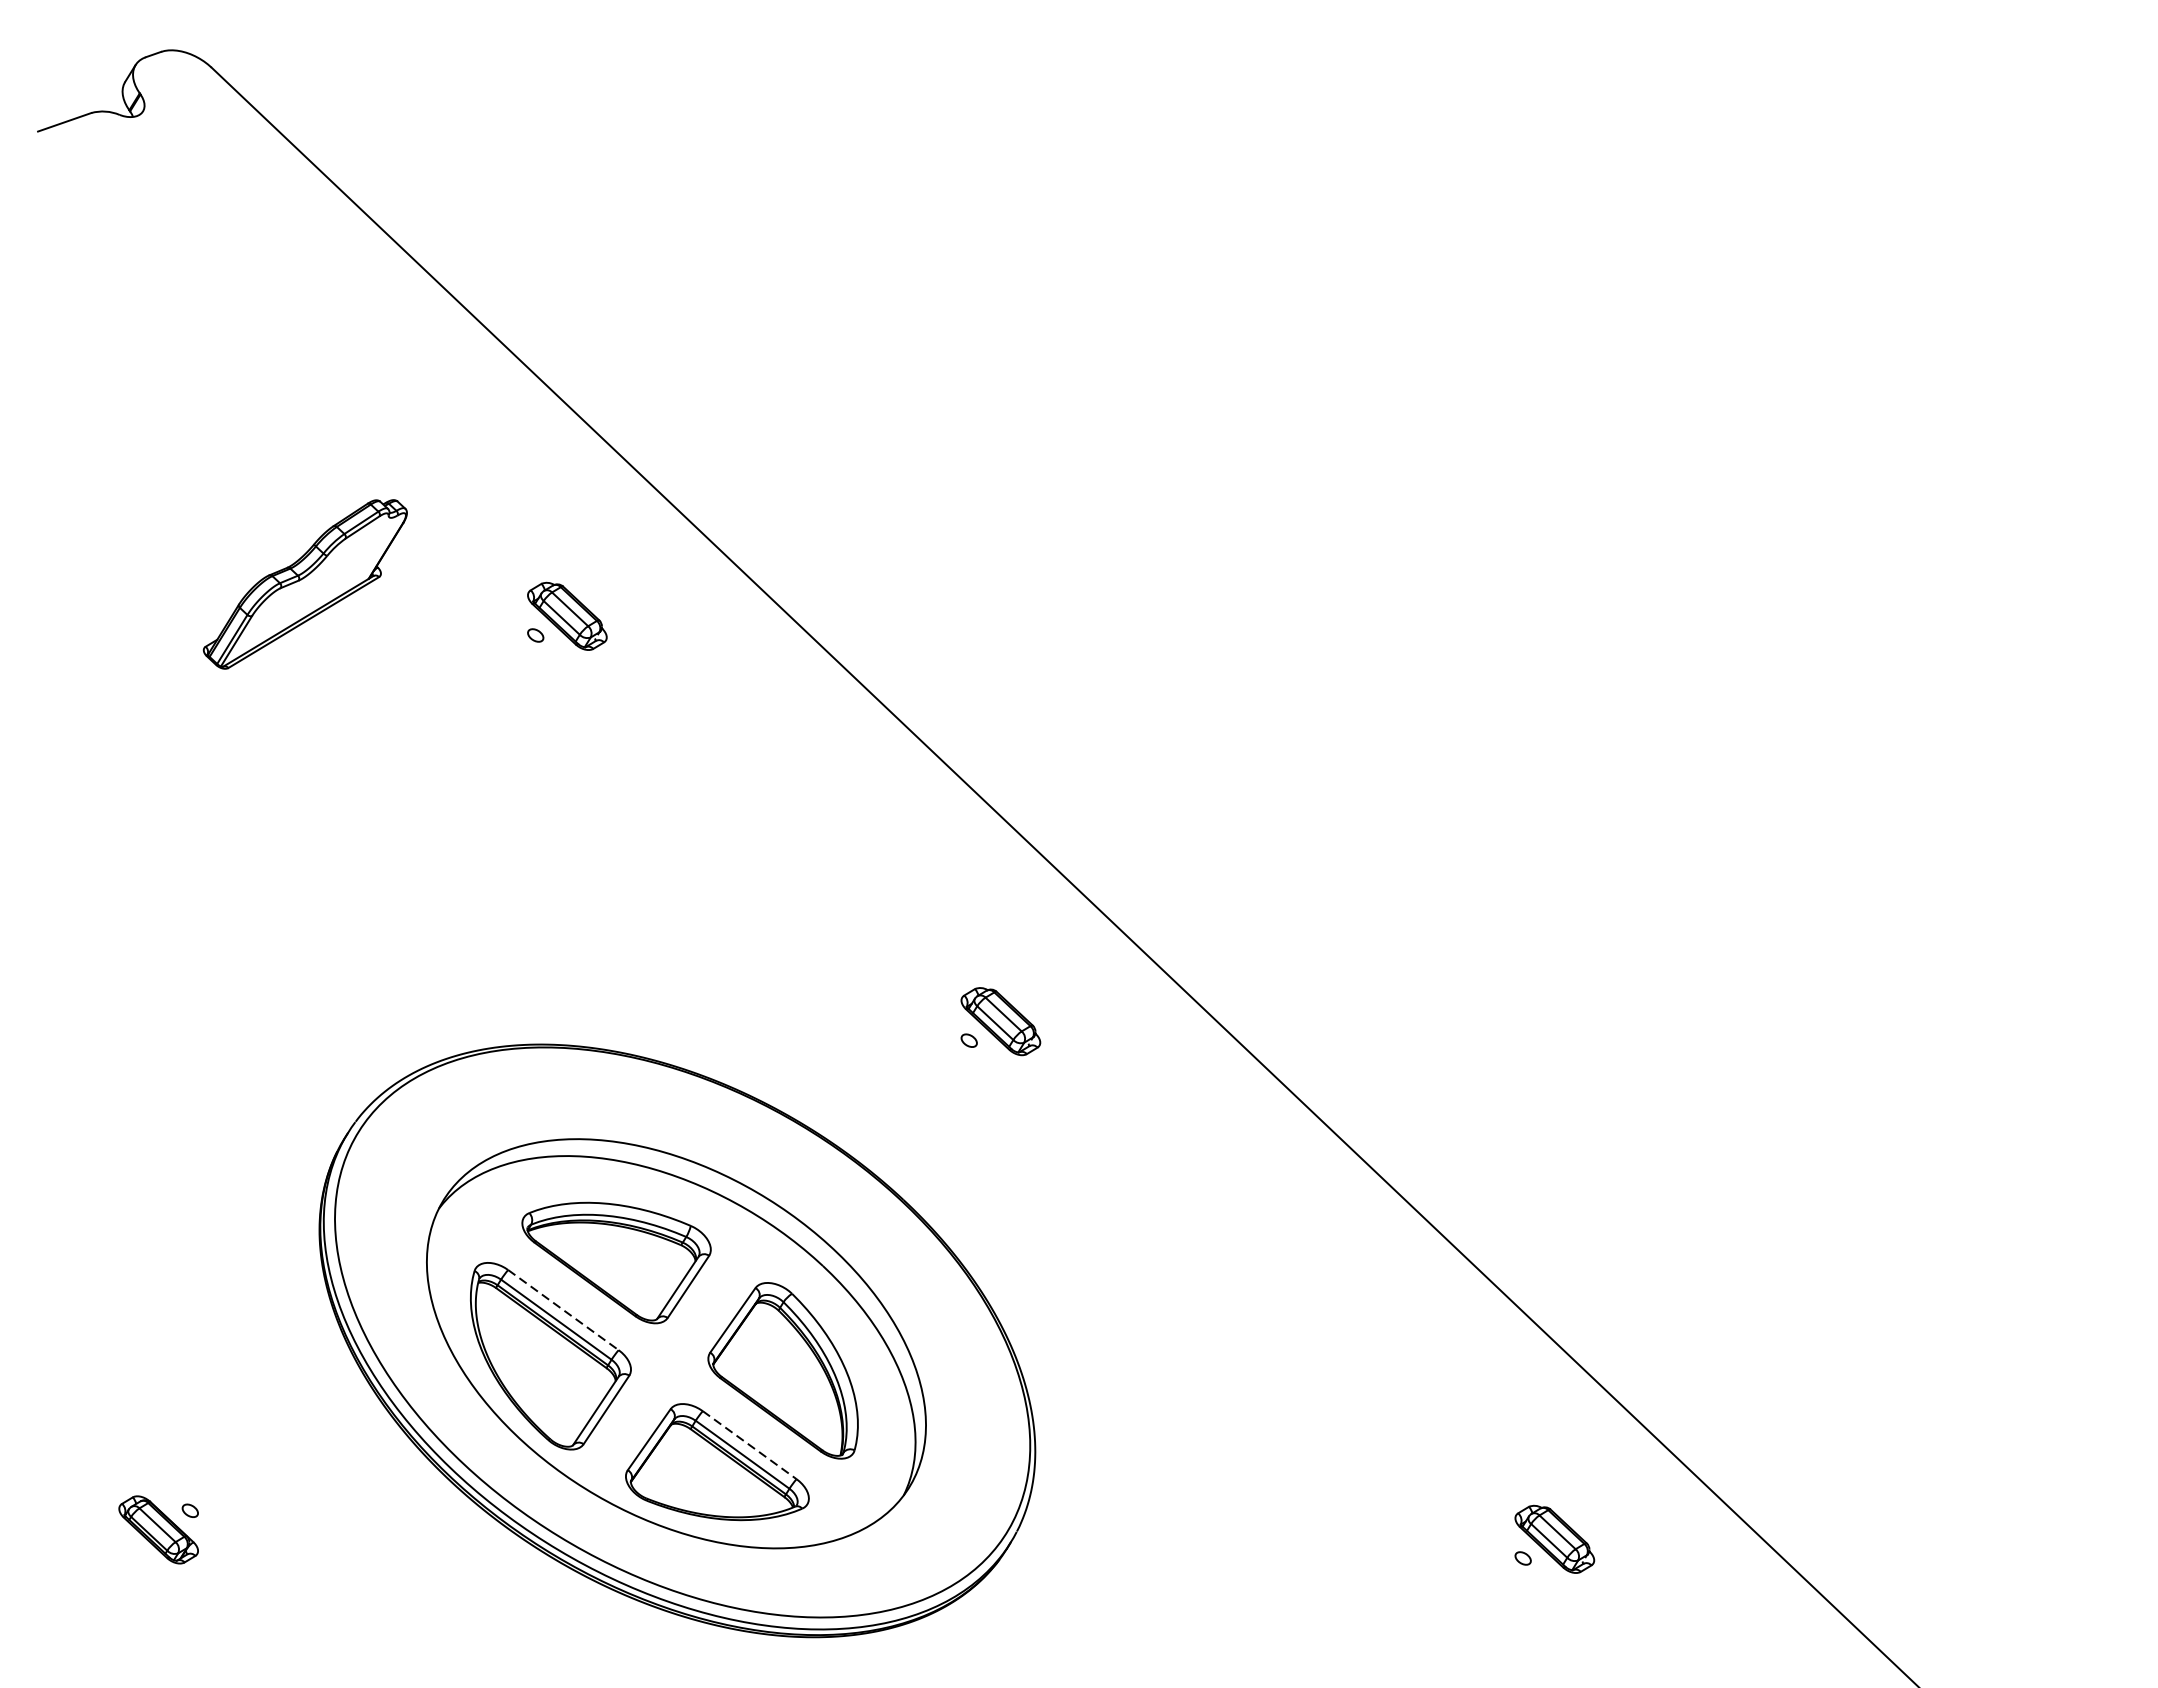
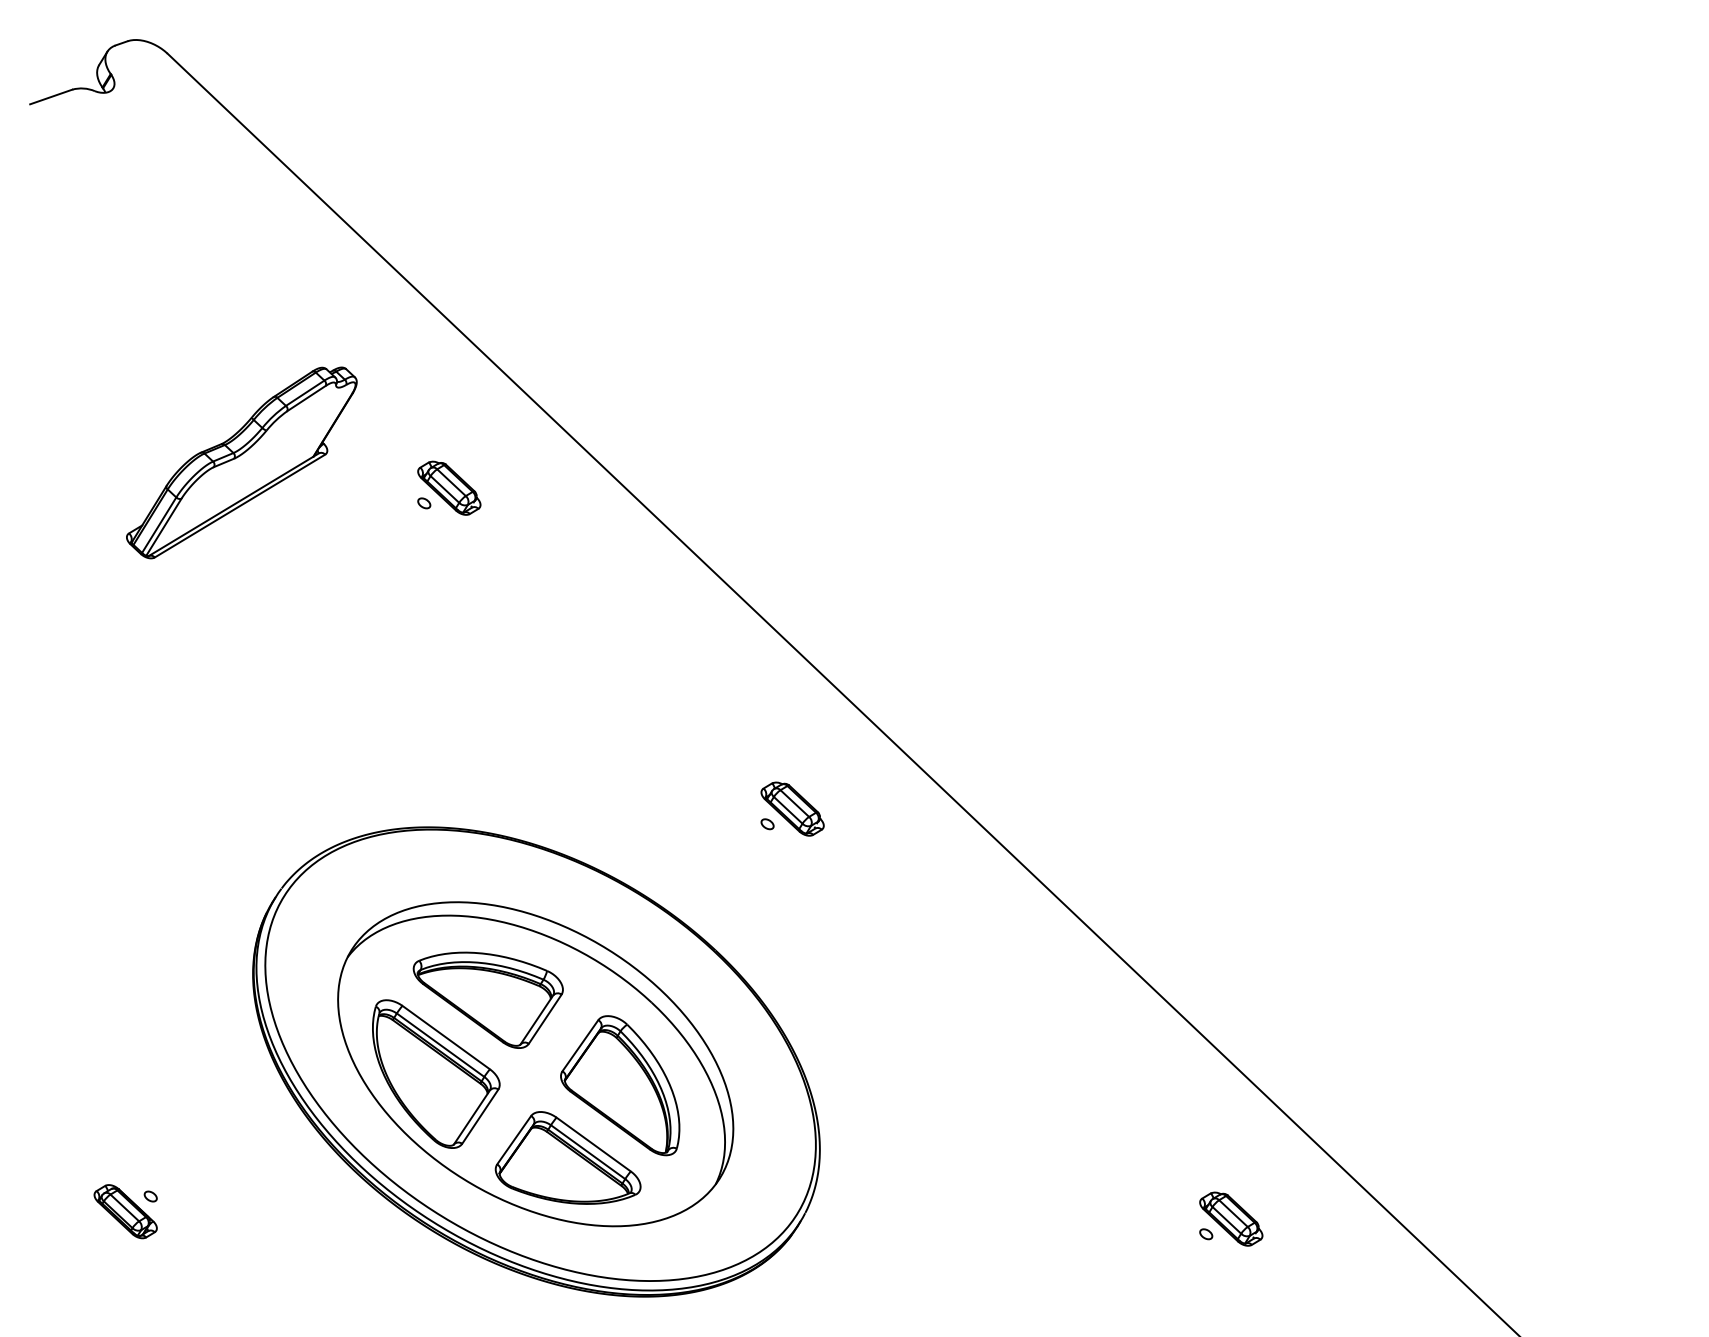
part: (304, 583) -> (241, 462), size x1.43
line: (563, 1309) -> (446, 1037), dashed -> solid
line: (749, 1445) -> (593, 1144), dashed -> solid

